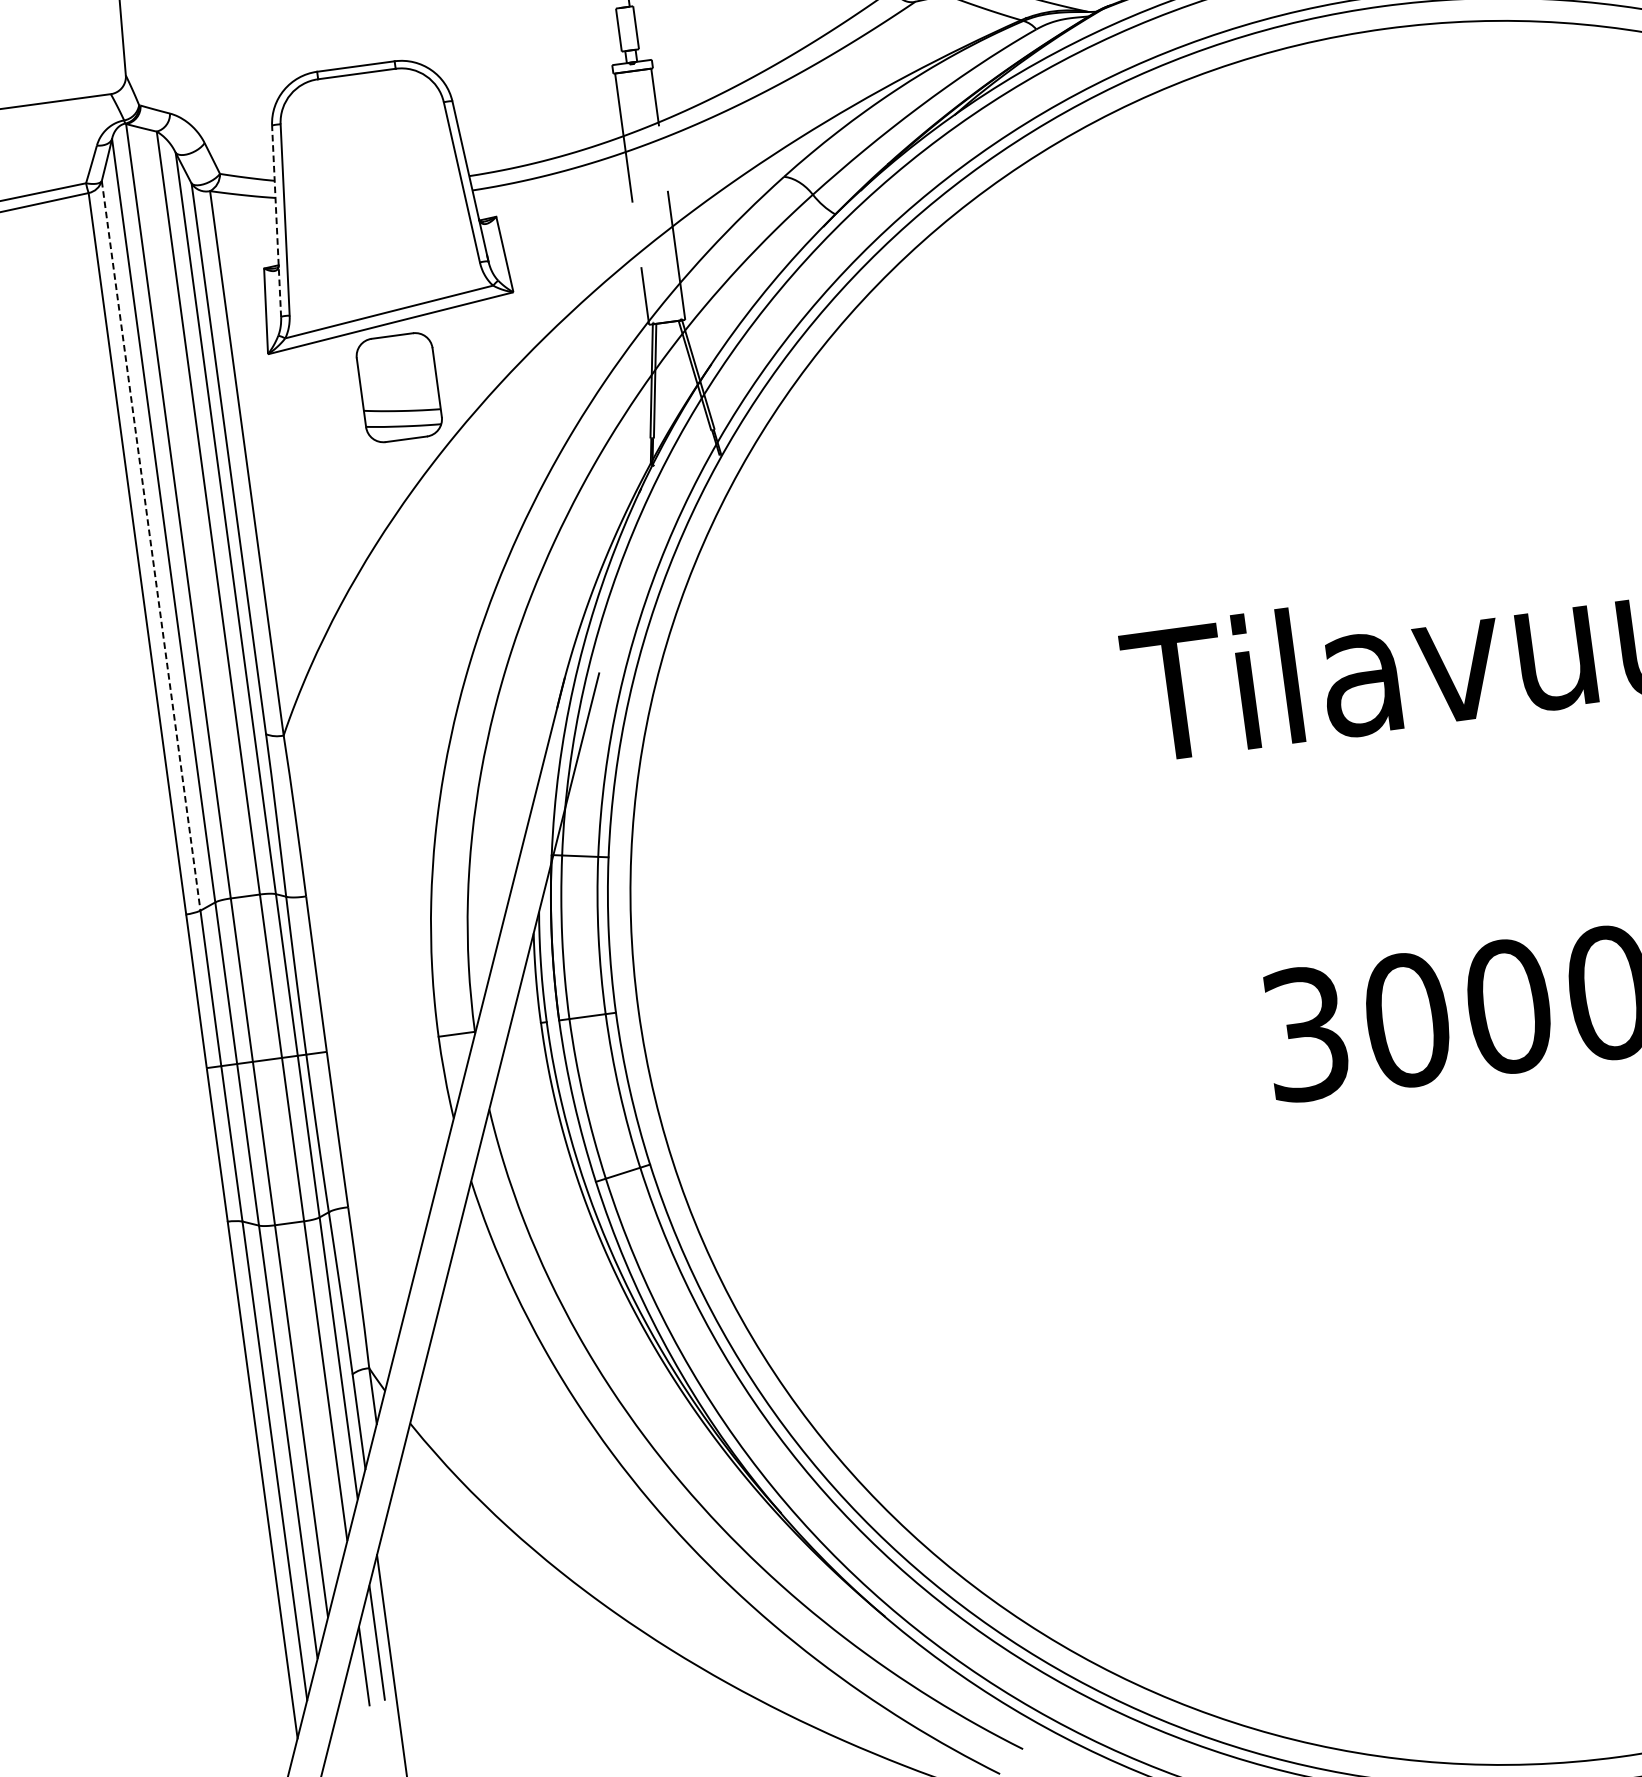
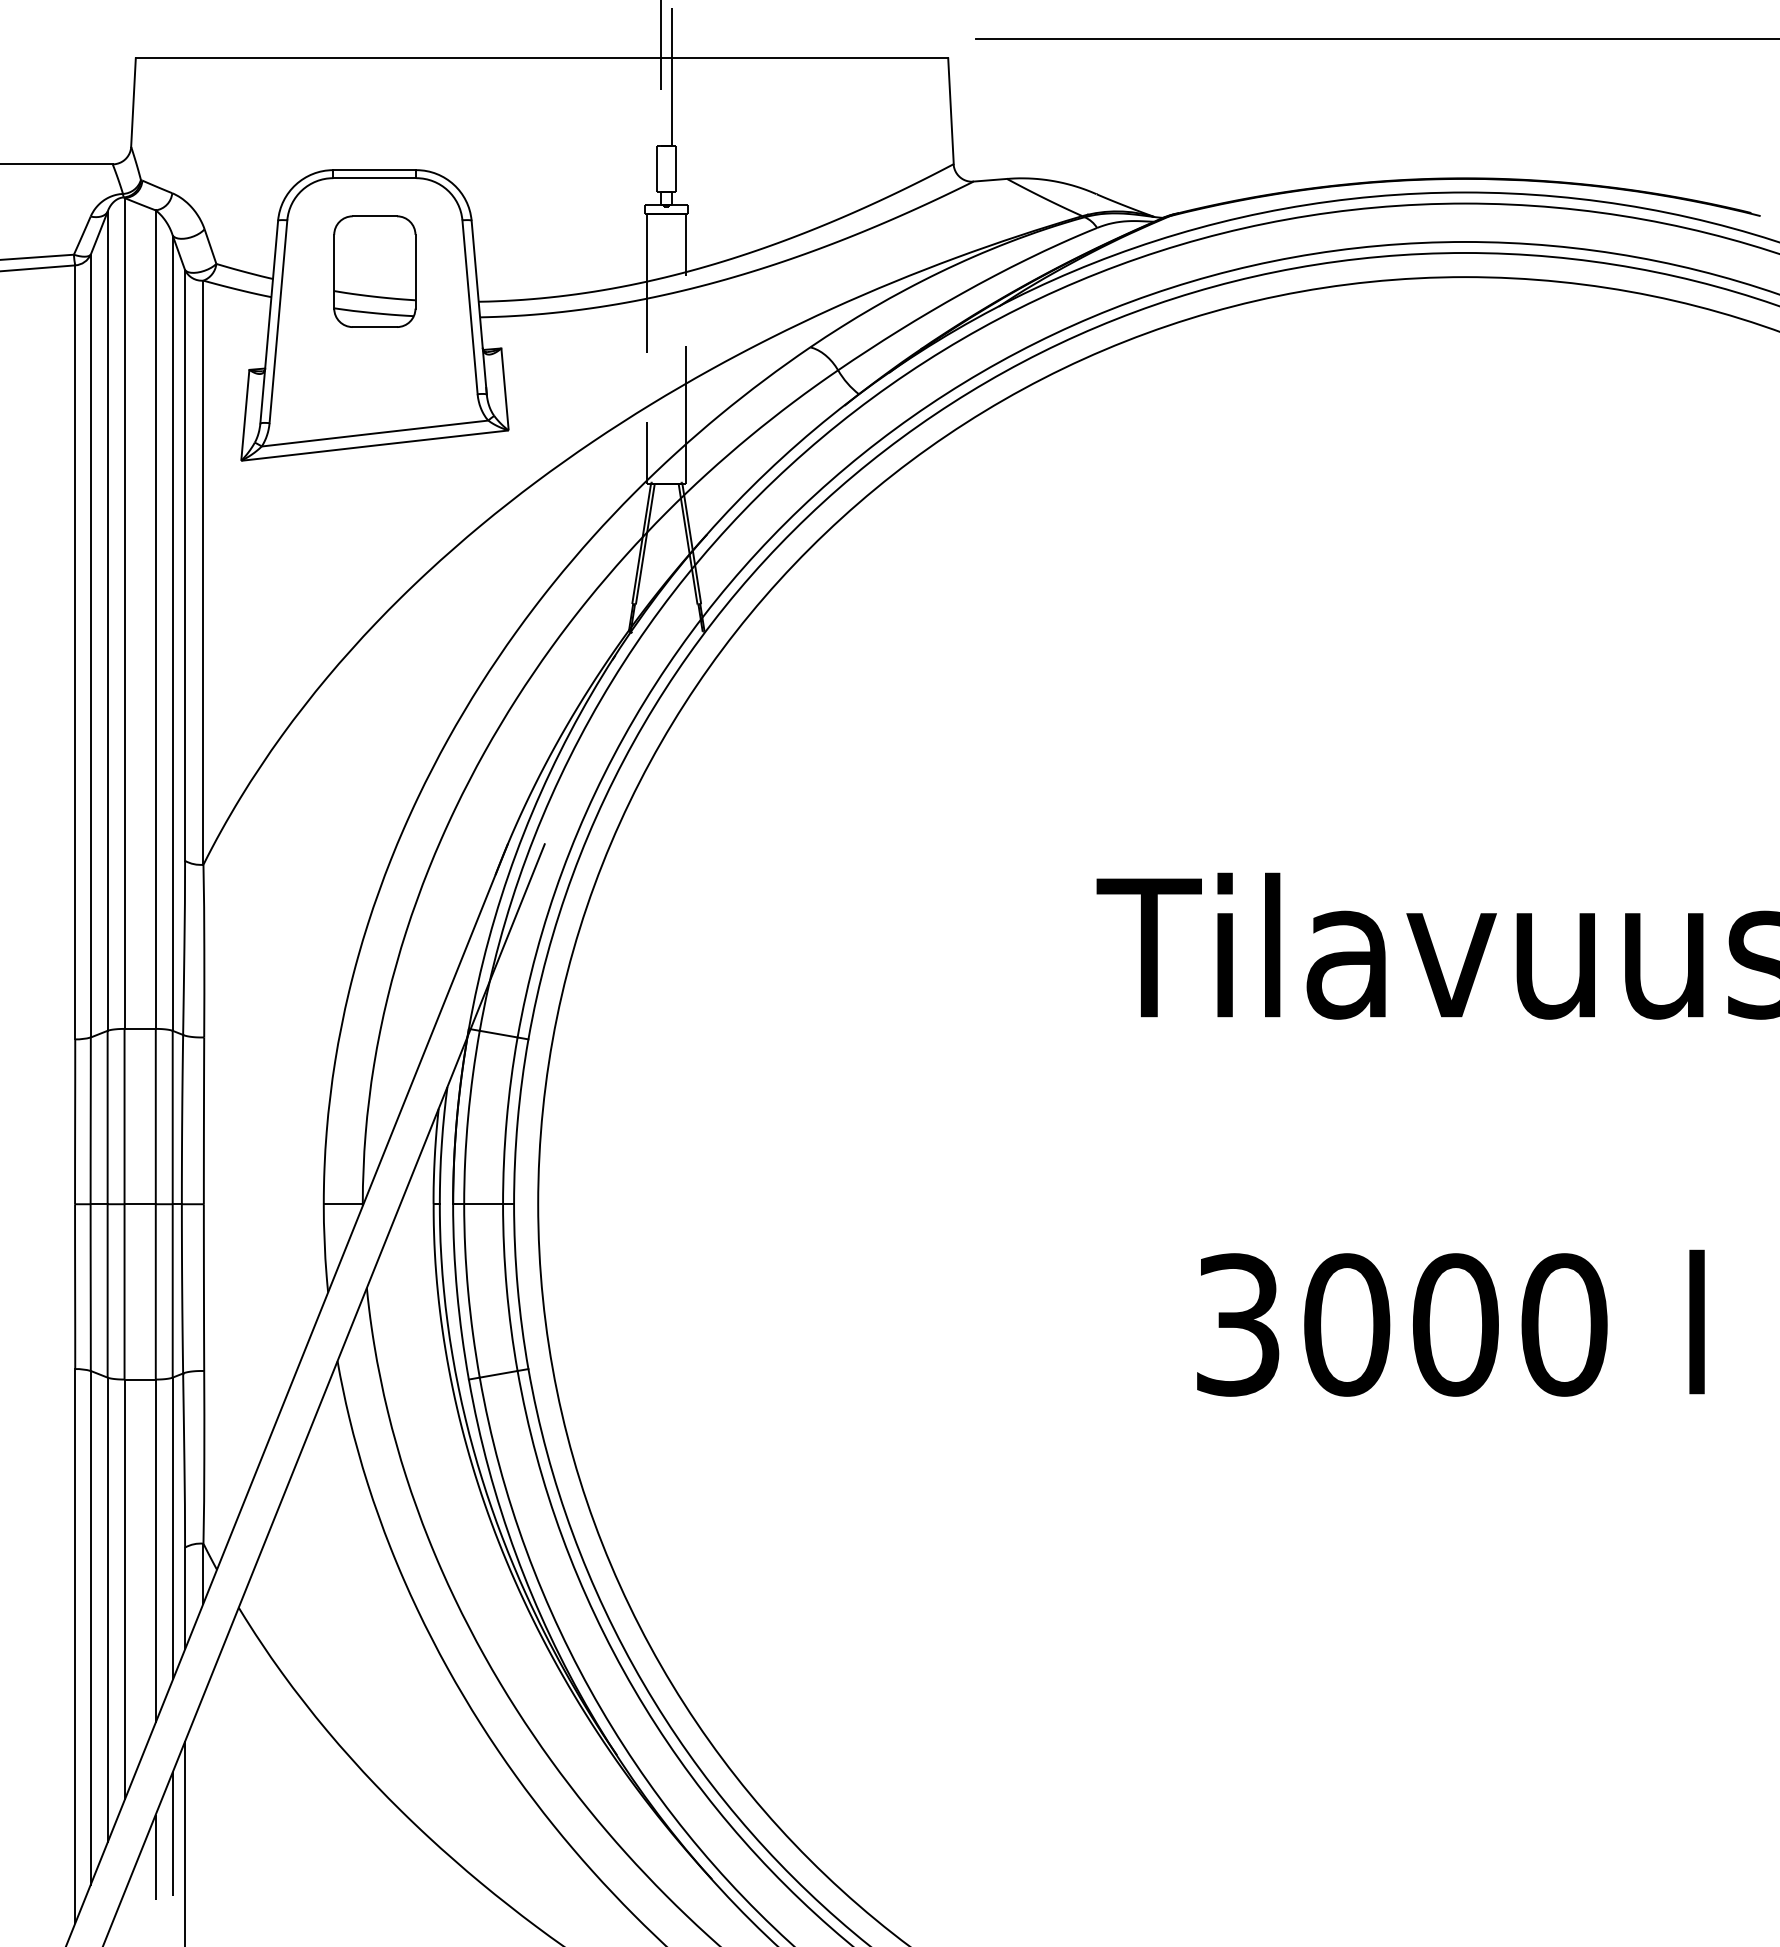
line: (276, 221) -> (269, 322), dashed -> solid
part: (398, 387) -> (374, 271), moved
line: (150, 546) -> (90, 646), dashed -> solid

